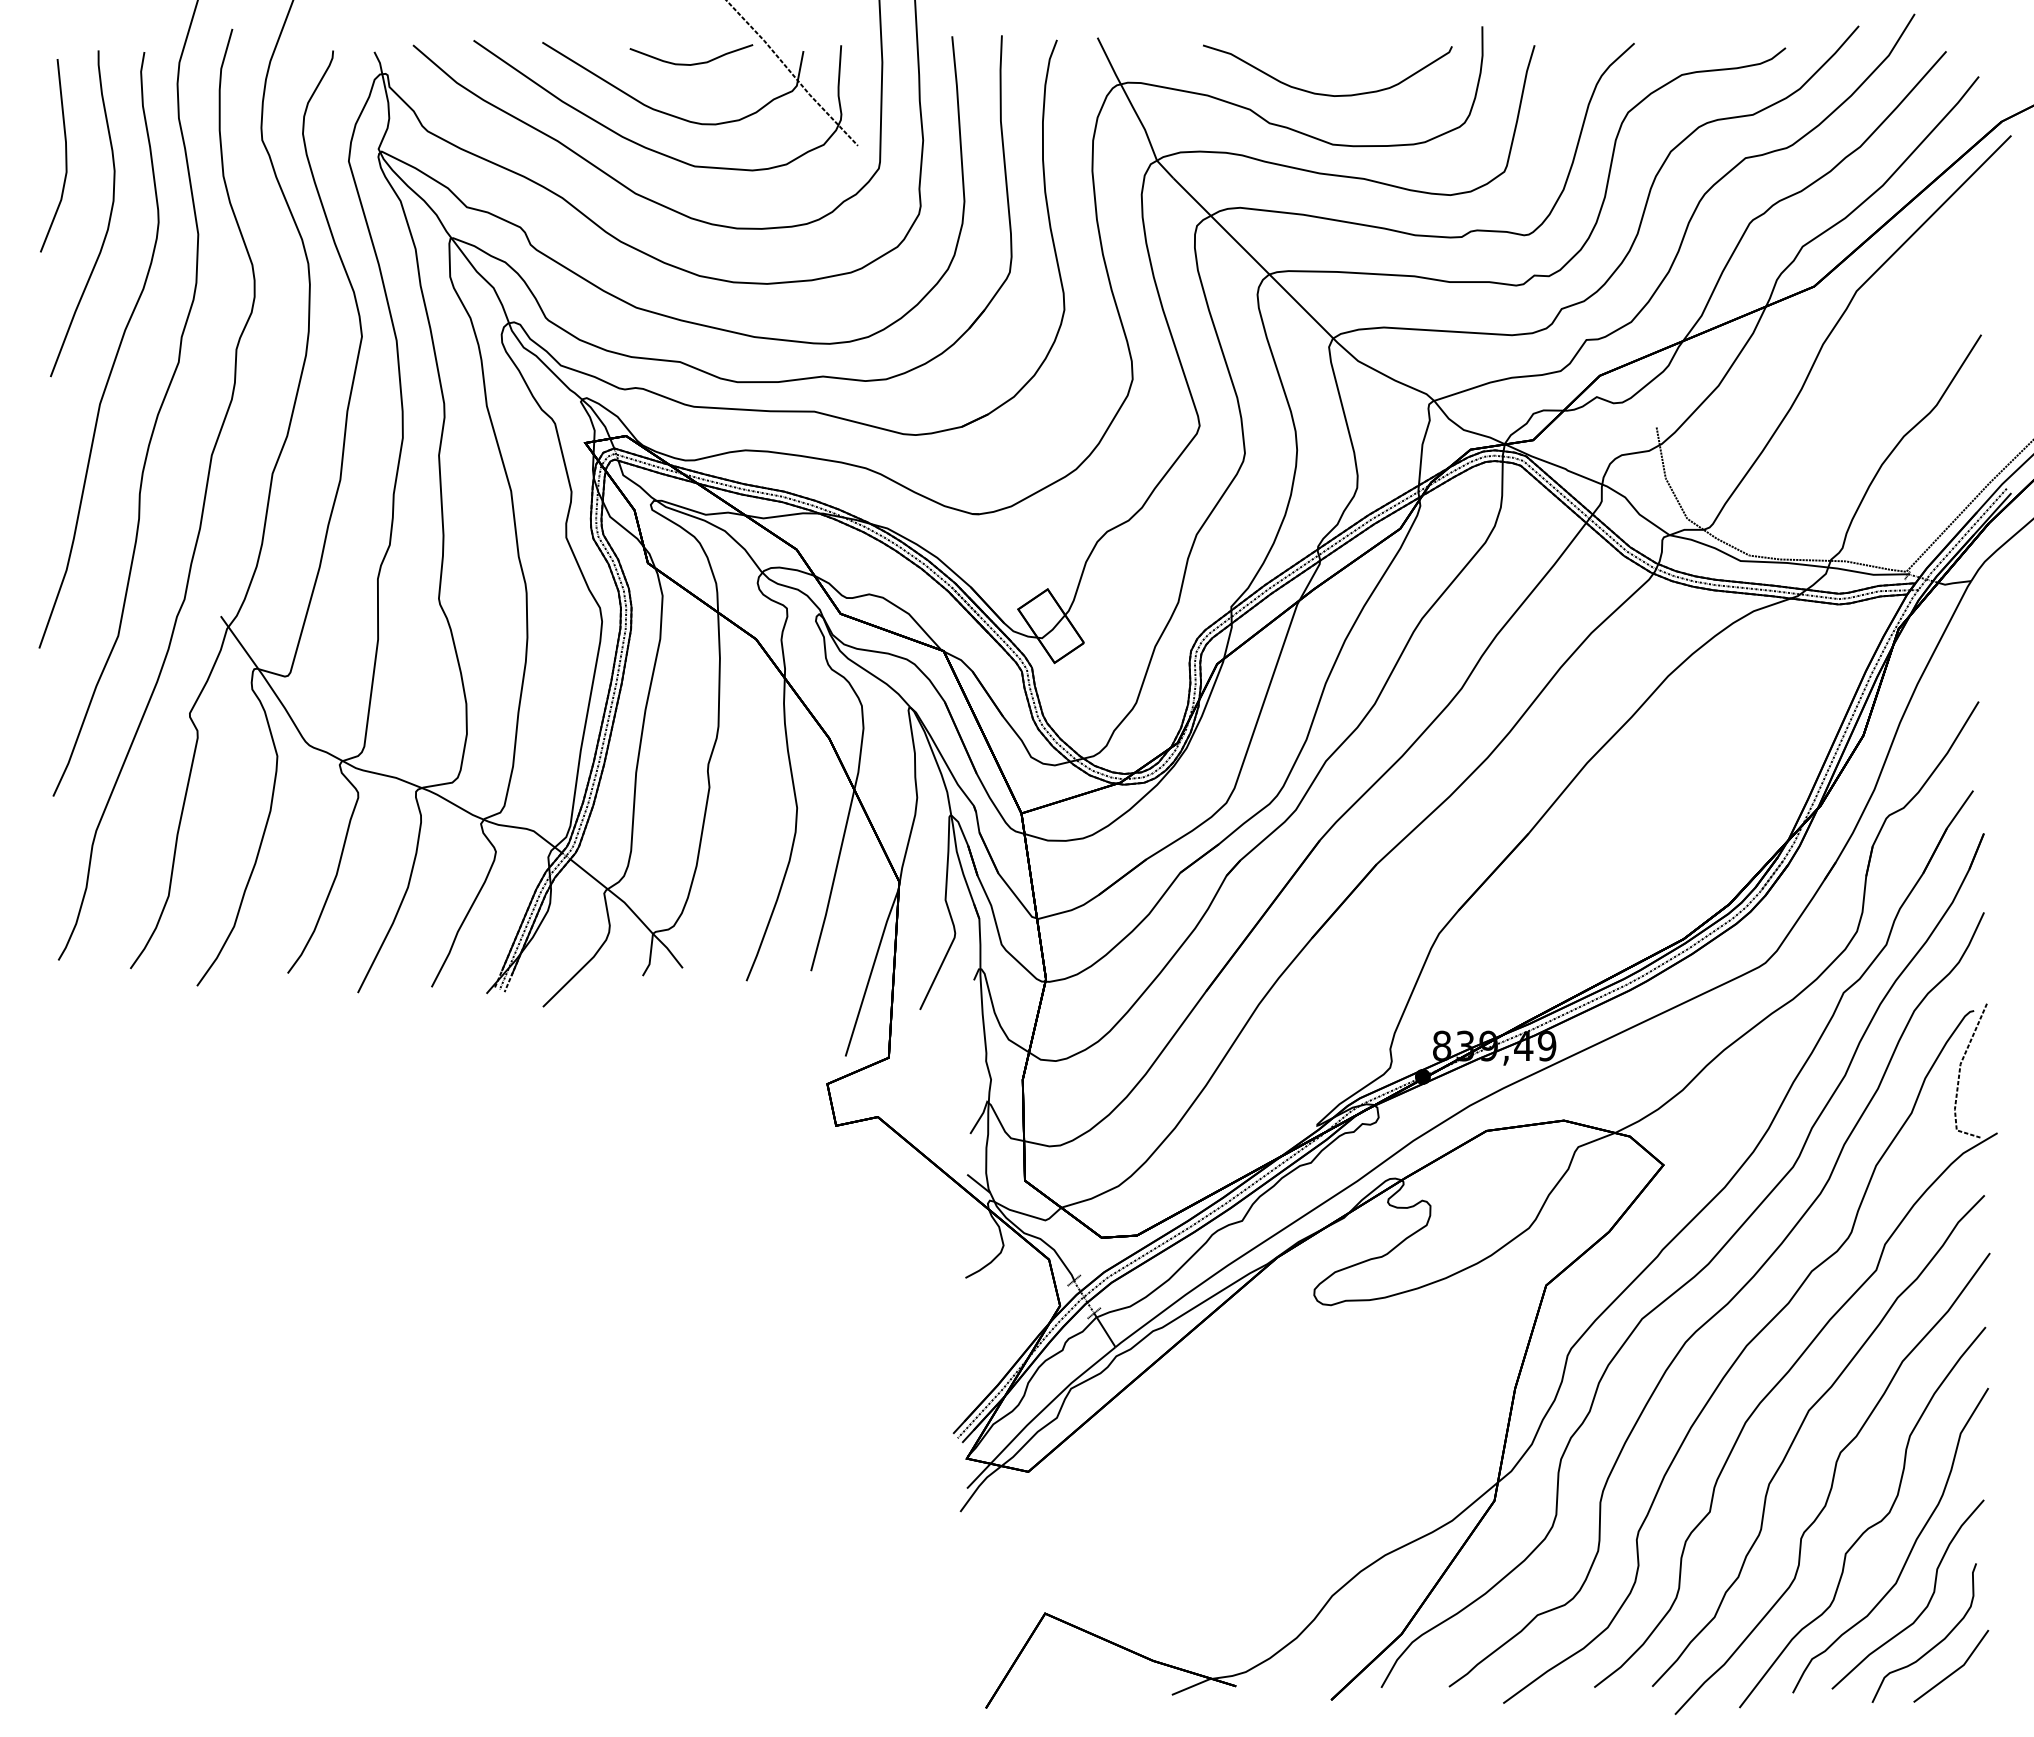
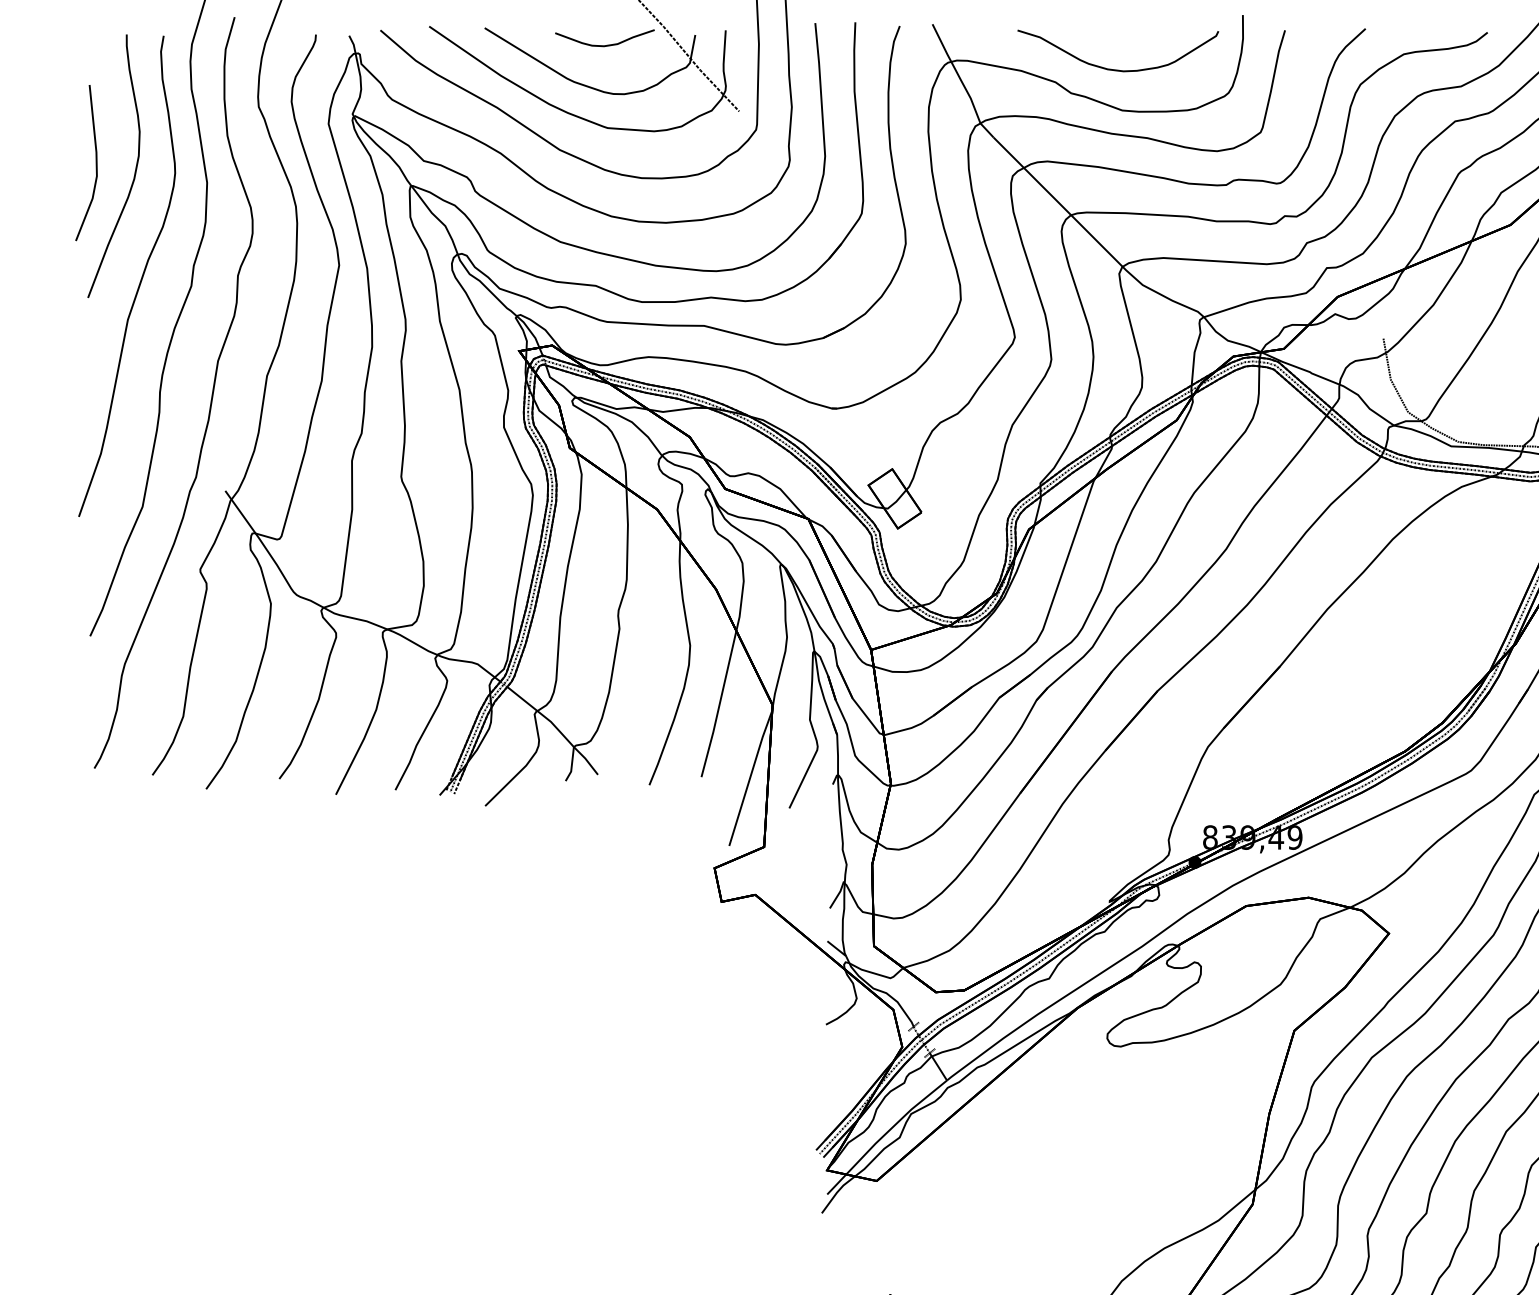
part: (65, 155) -> (96, 162), moved

